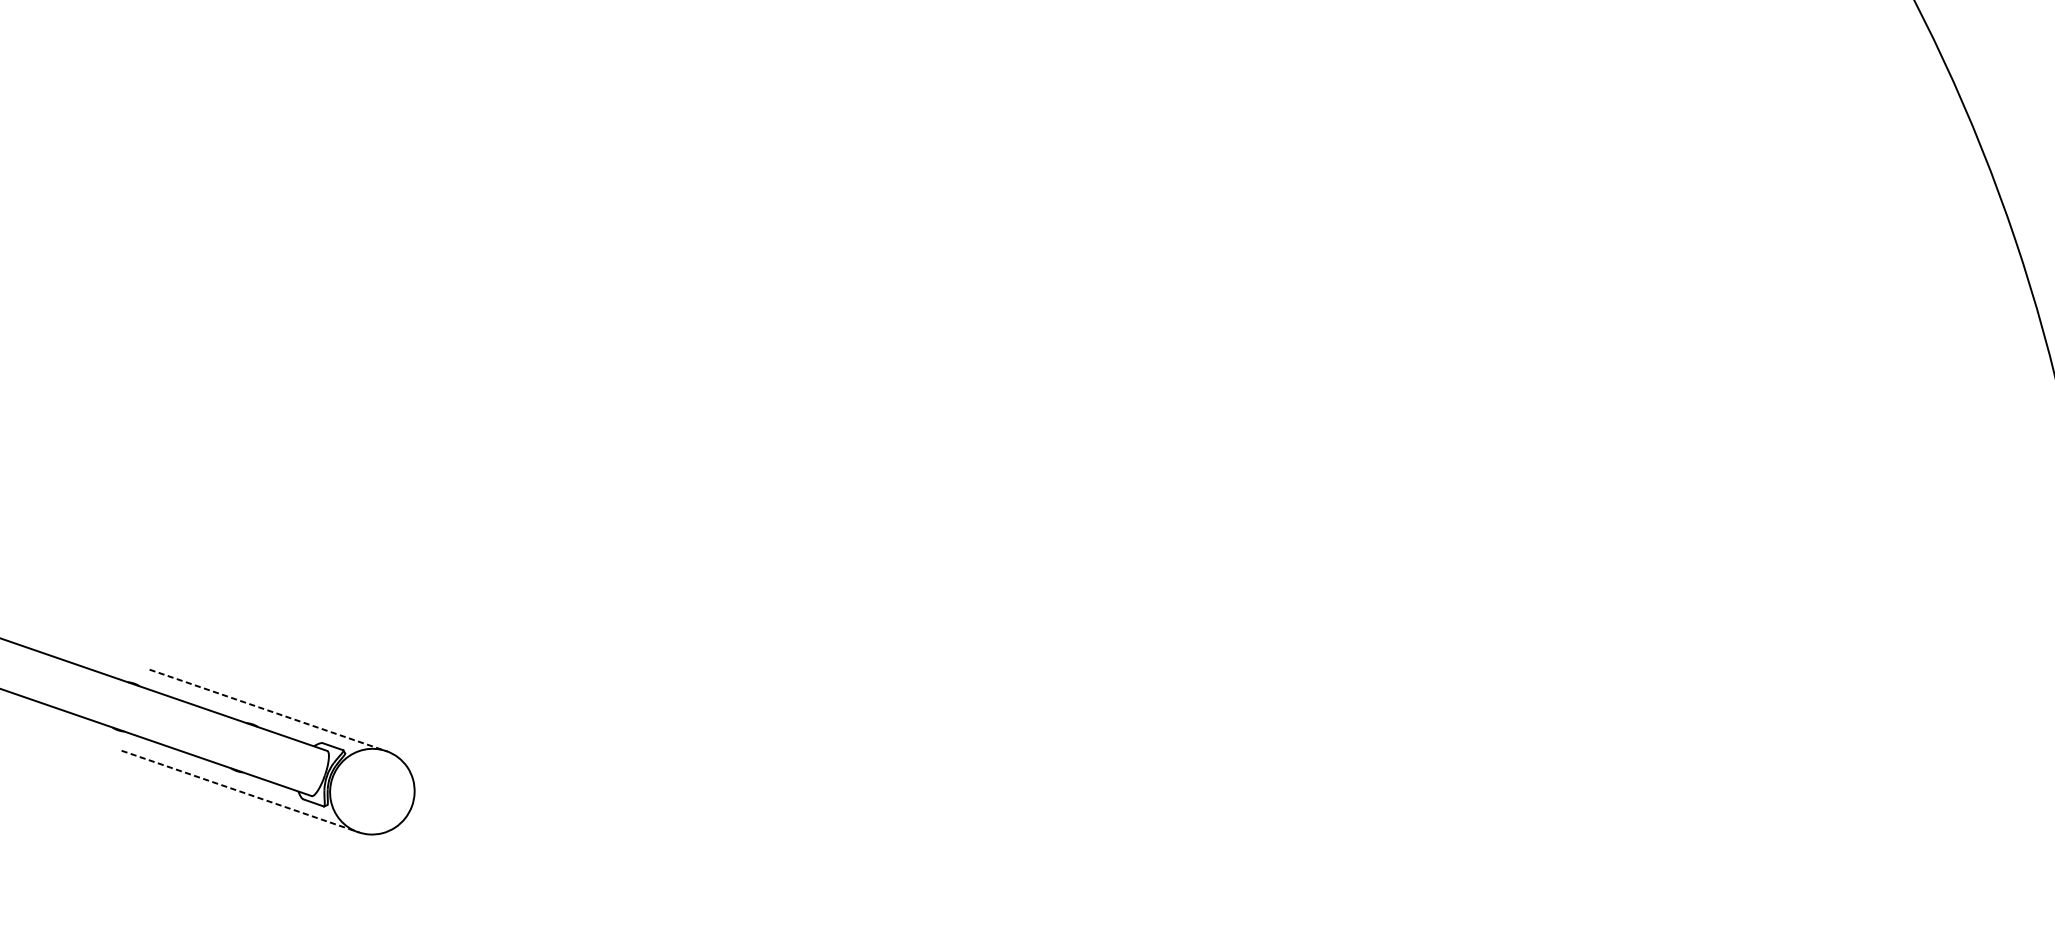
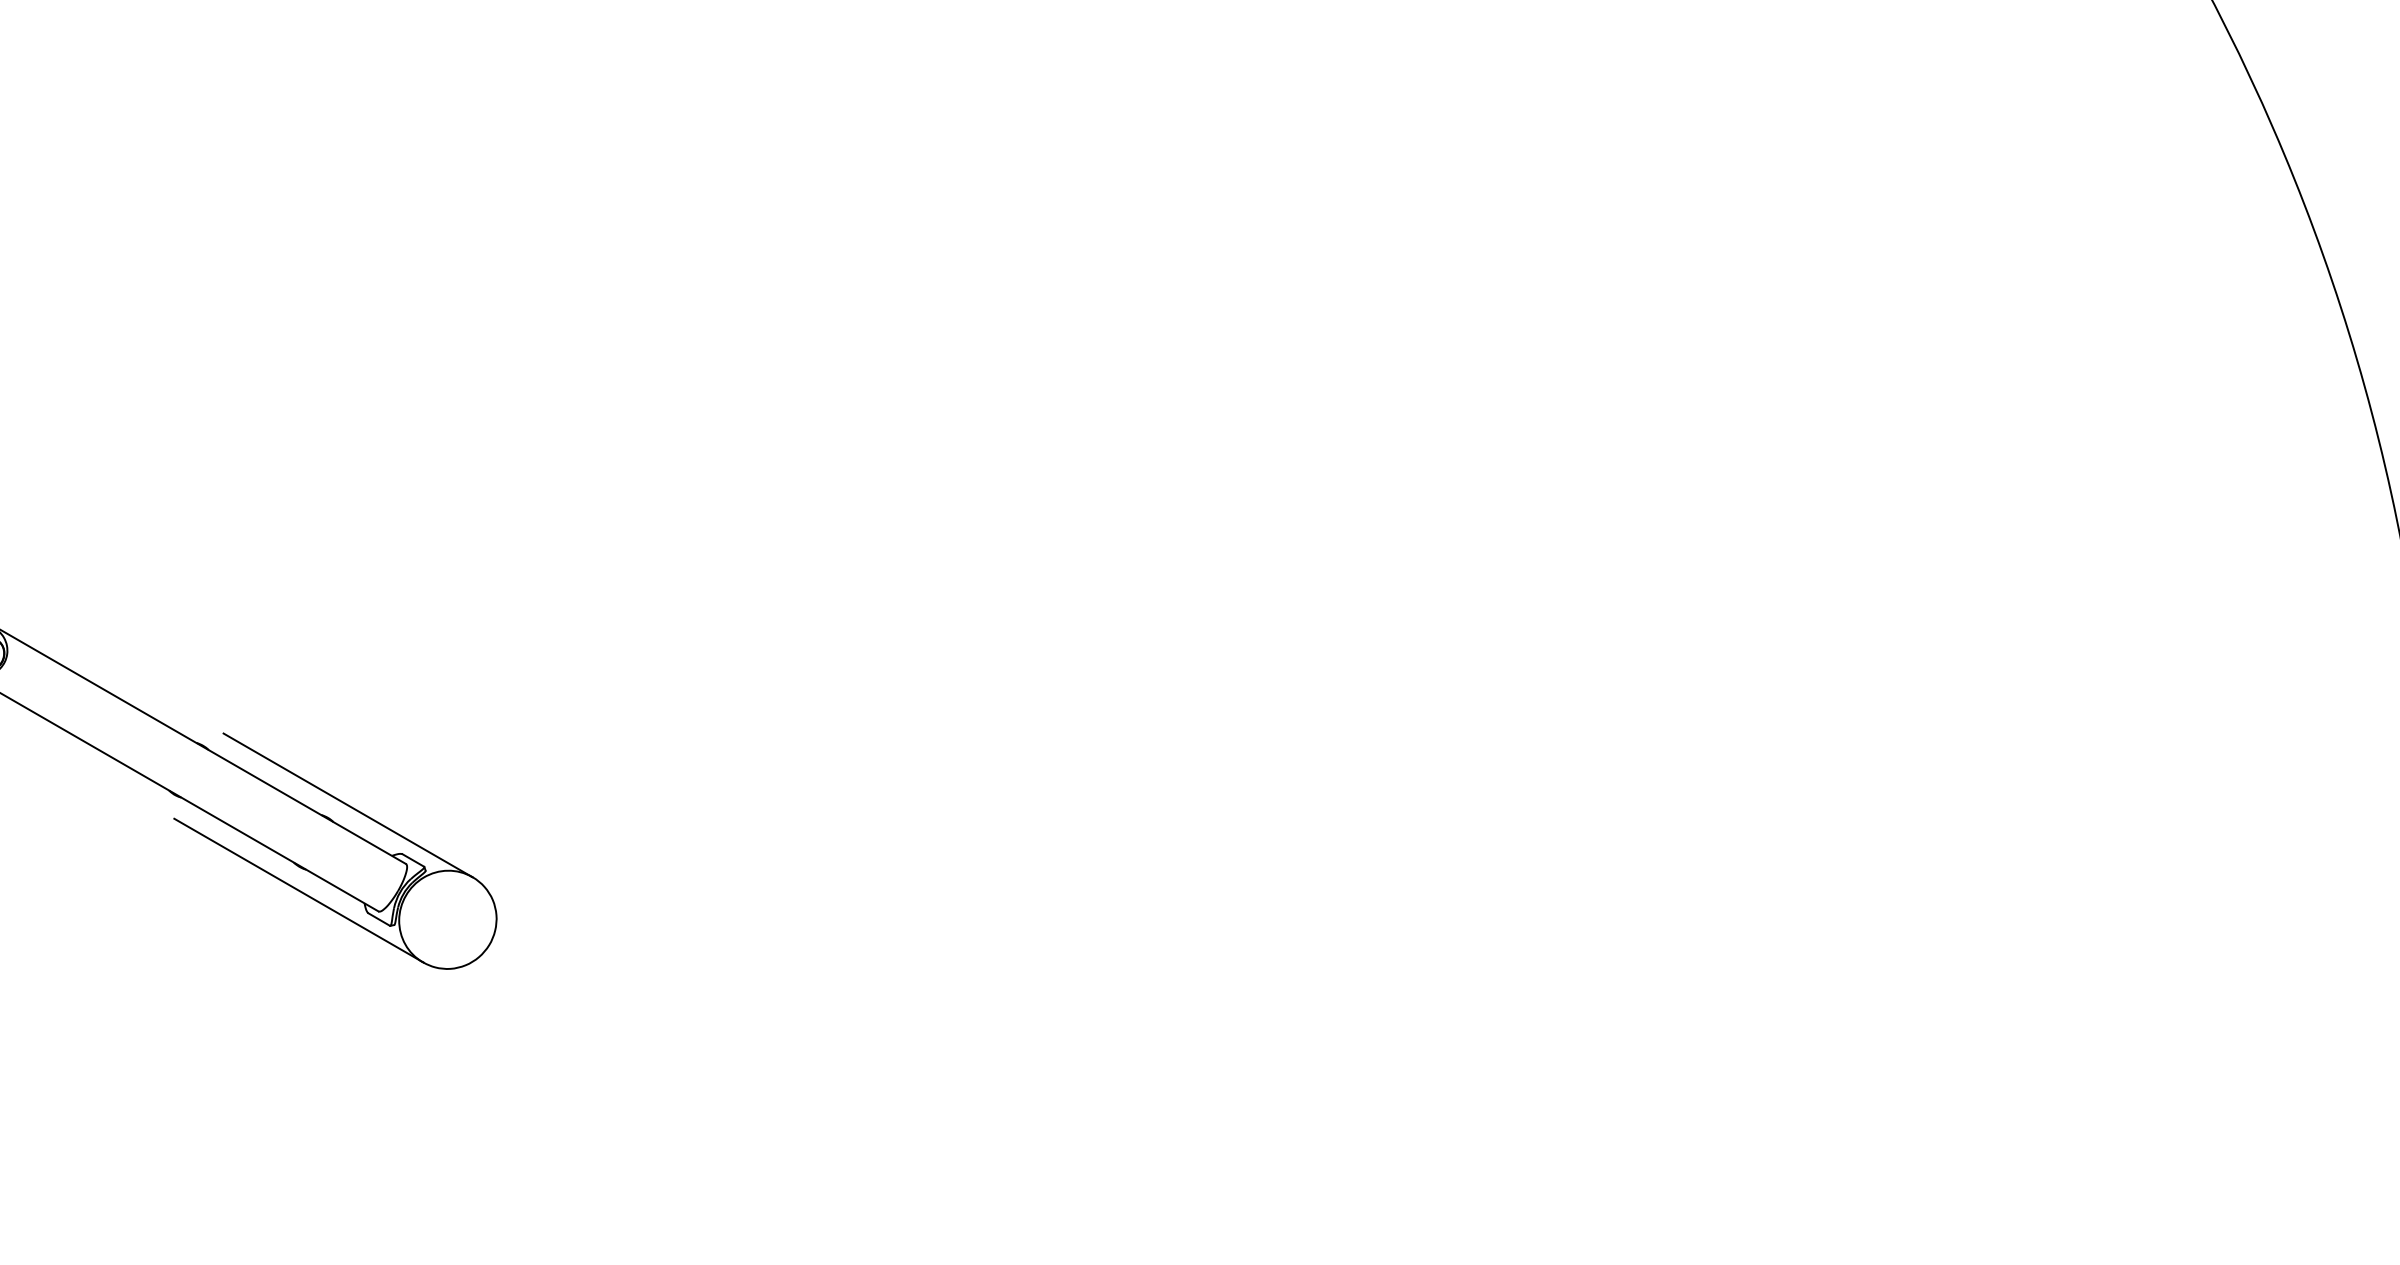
line: (268, 710) -> (348, 805), dashed -> solid
line: (239, 791) -> (298, 890), dashed -> solid

